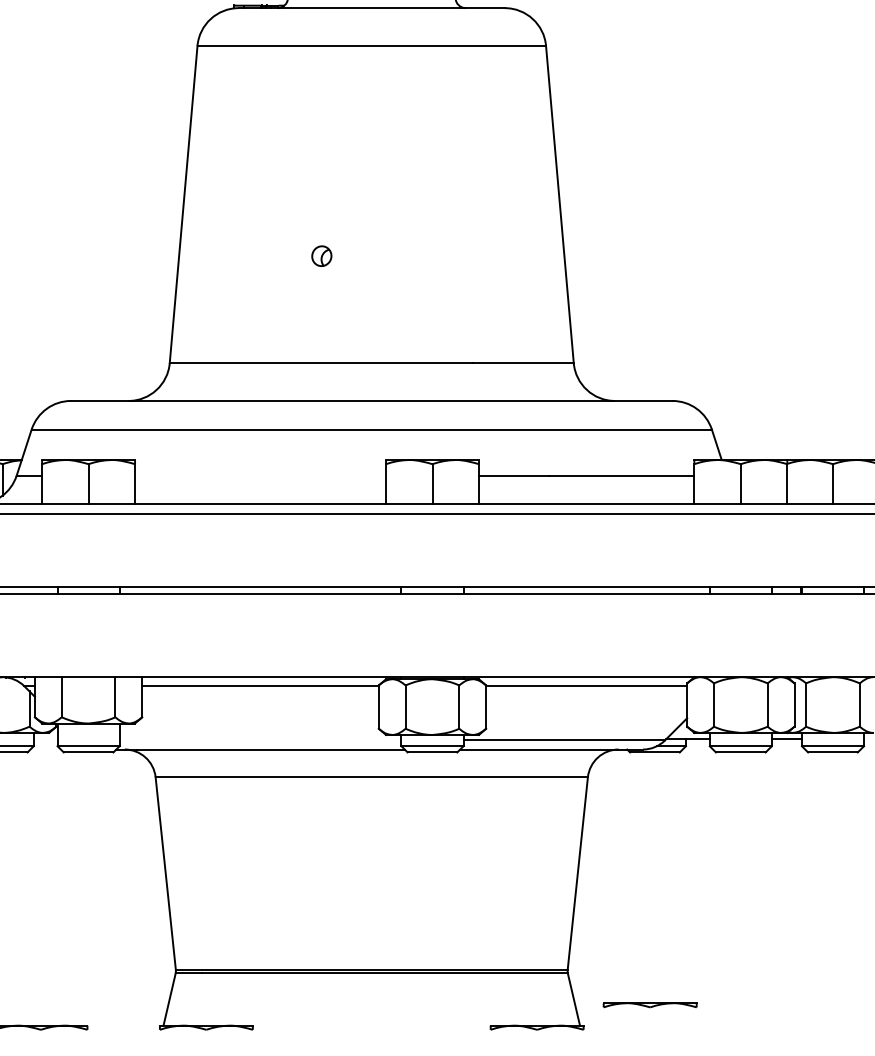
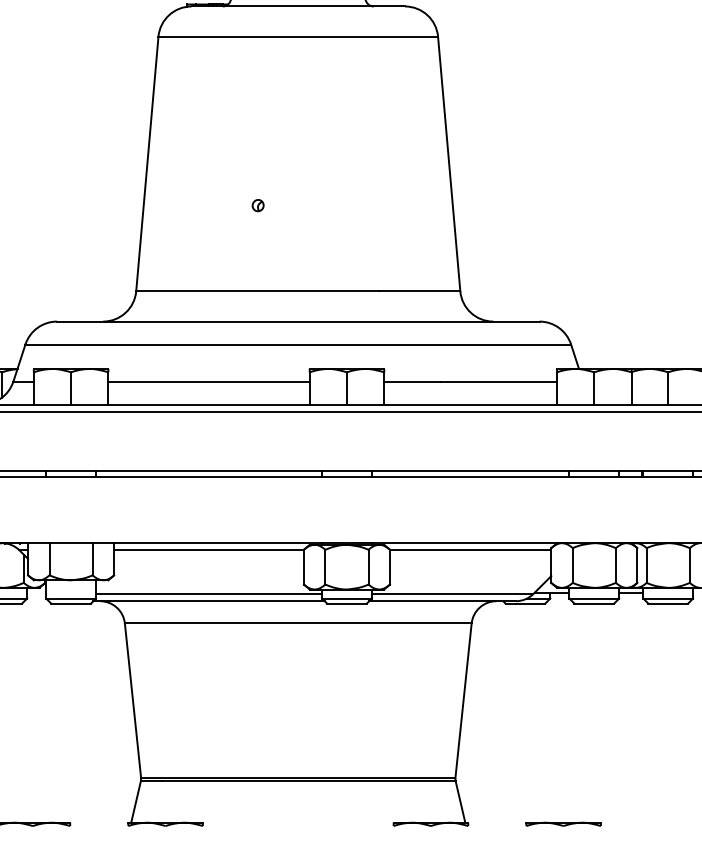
part: (320, 256) -> (257, 205), size x0.71
line: (259, 475) -> (208, 381), added
line: (261, 739) -> (209, 593), added
part: (650, 1004) -> (563, 823), moved

